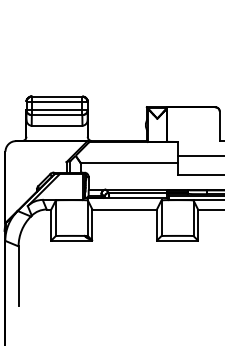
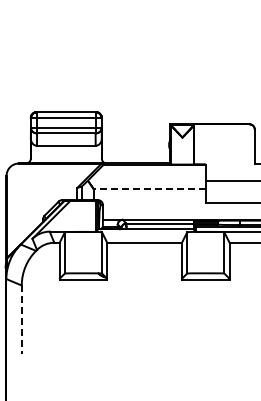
line: (128, 163) -> (149, 189), solid -> dashed
line: (18, 276) -> (21, 320), solid -> dashed

